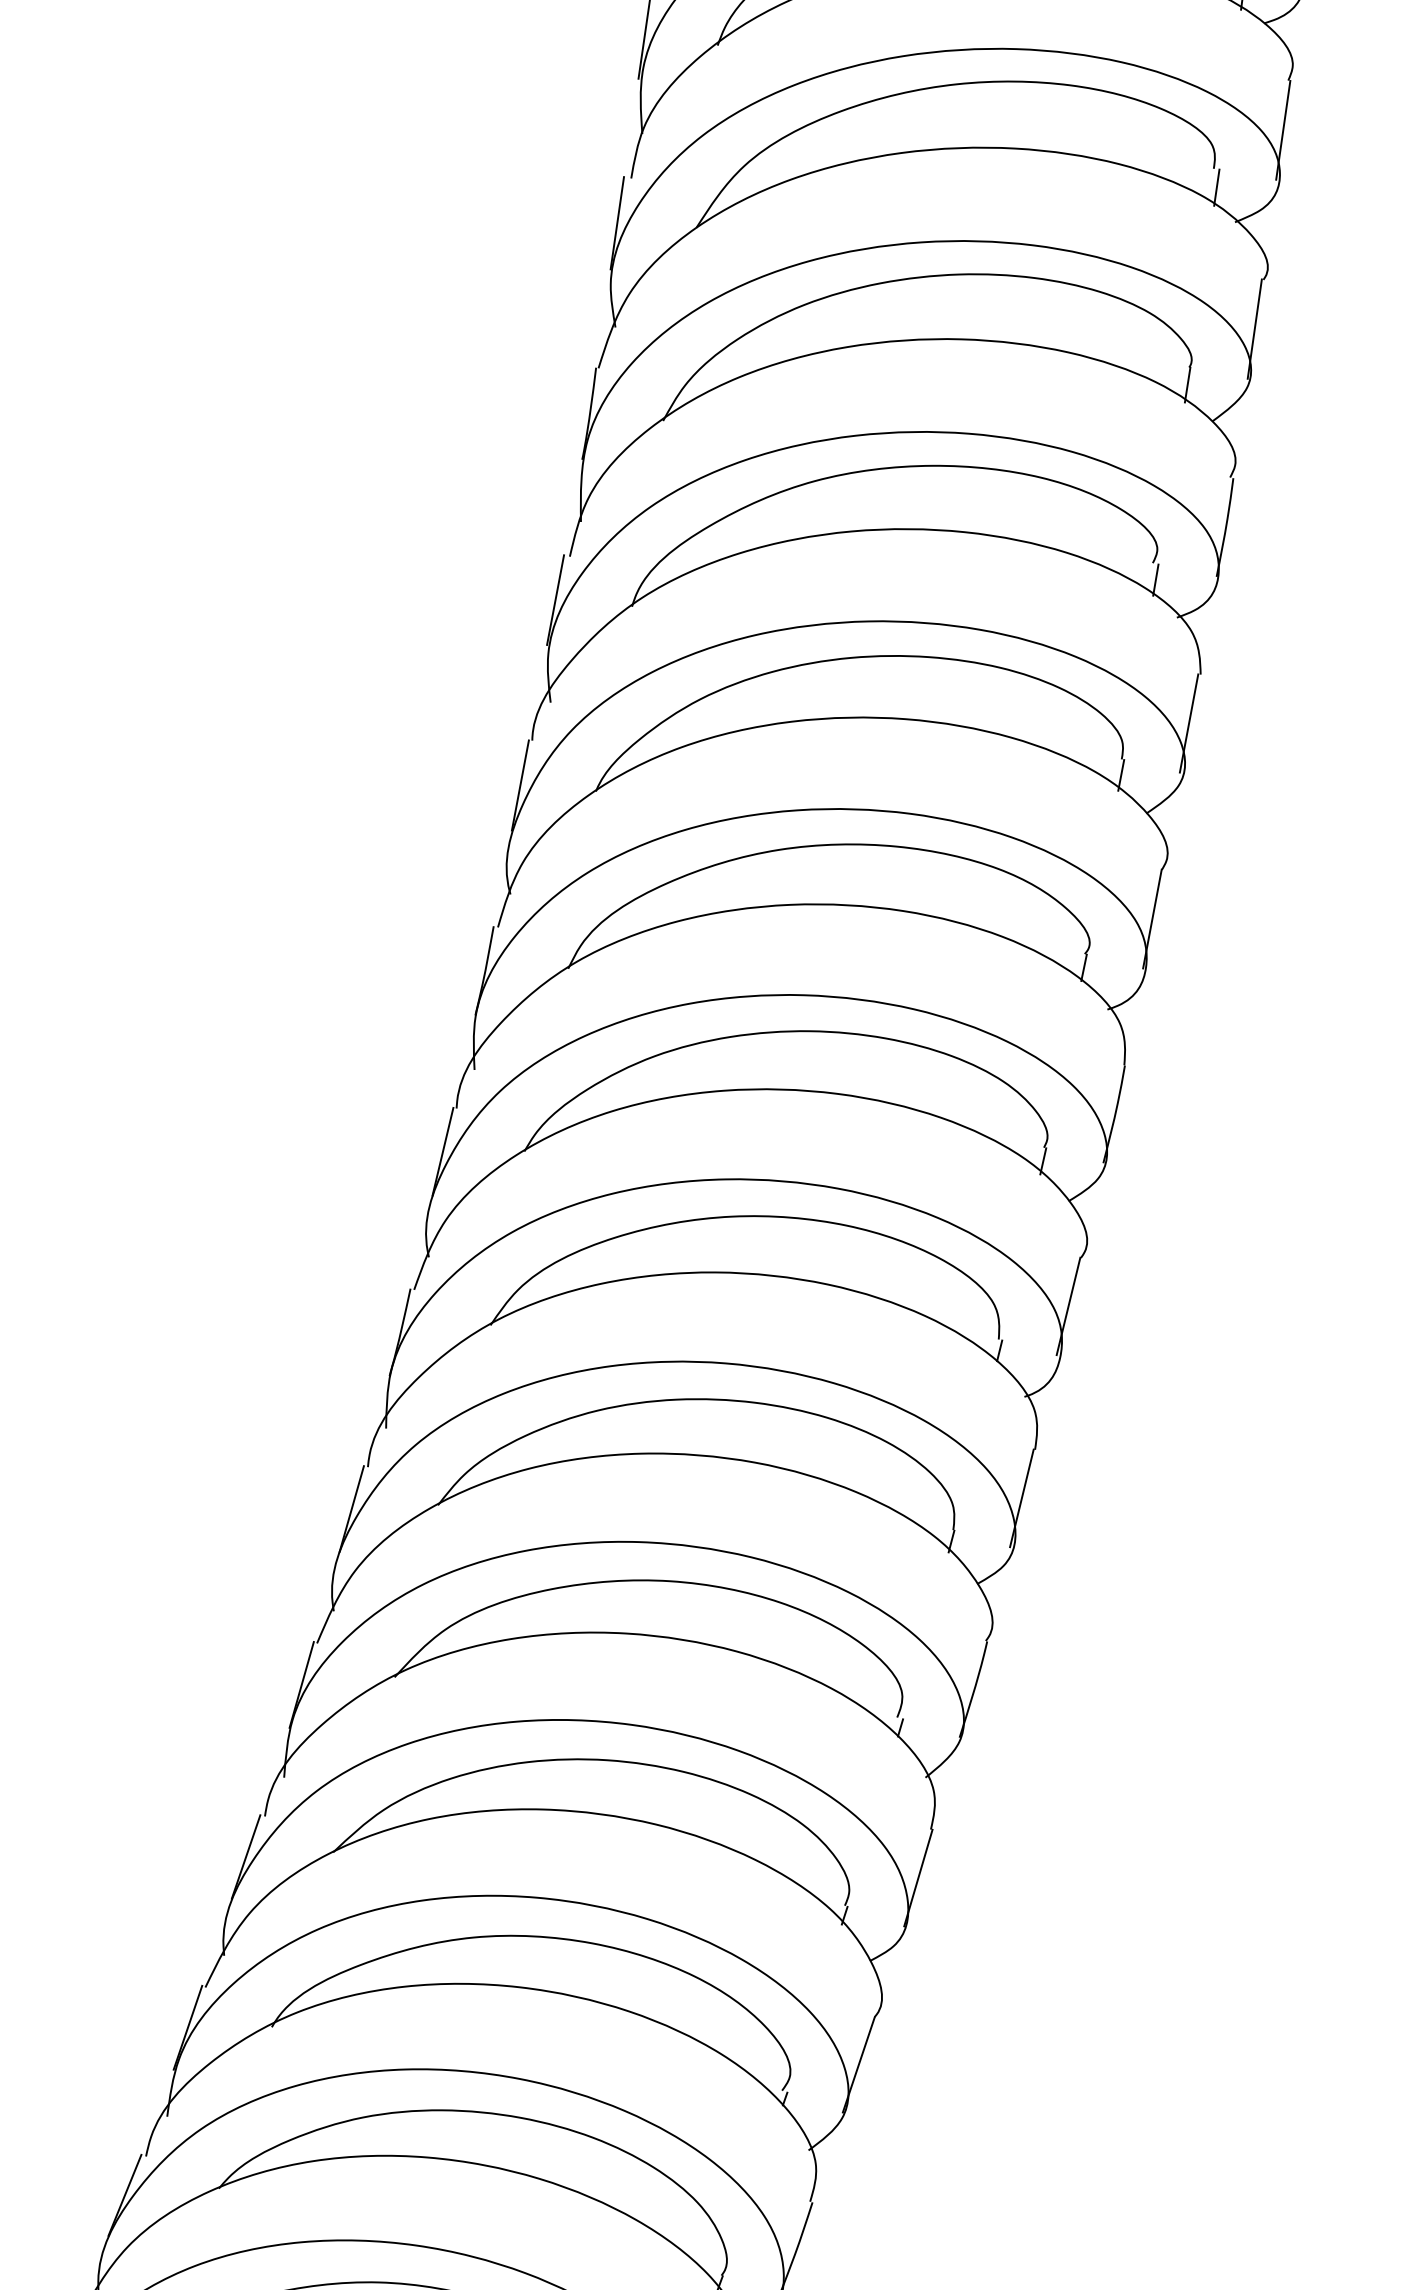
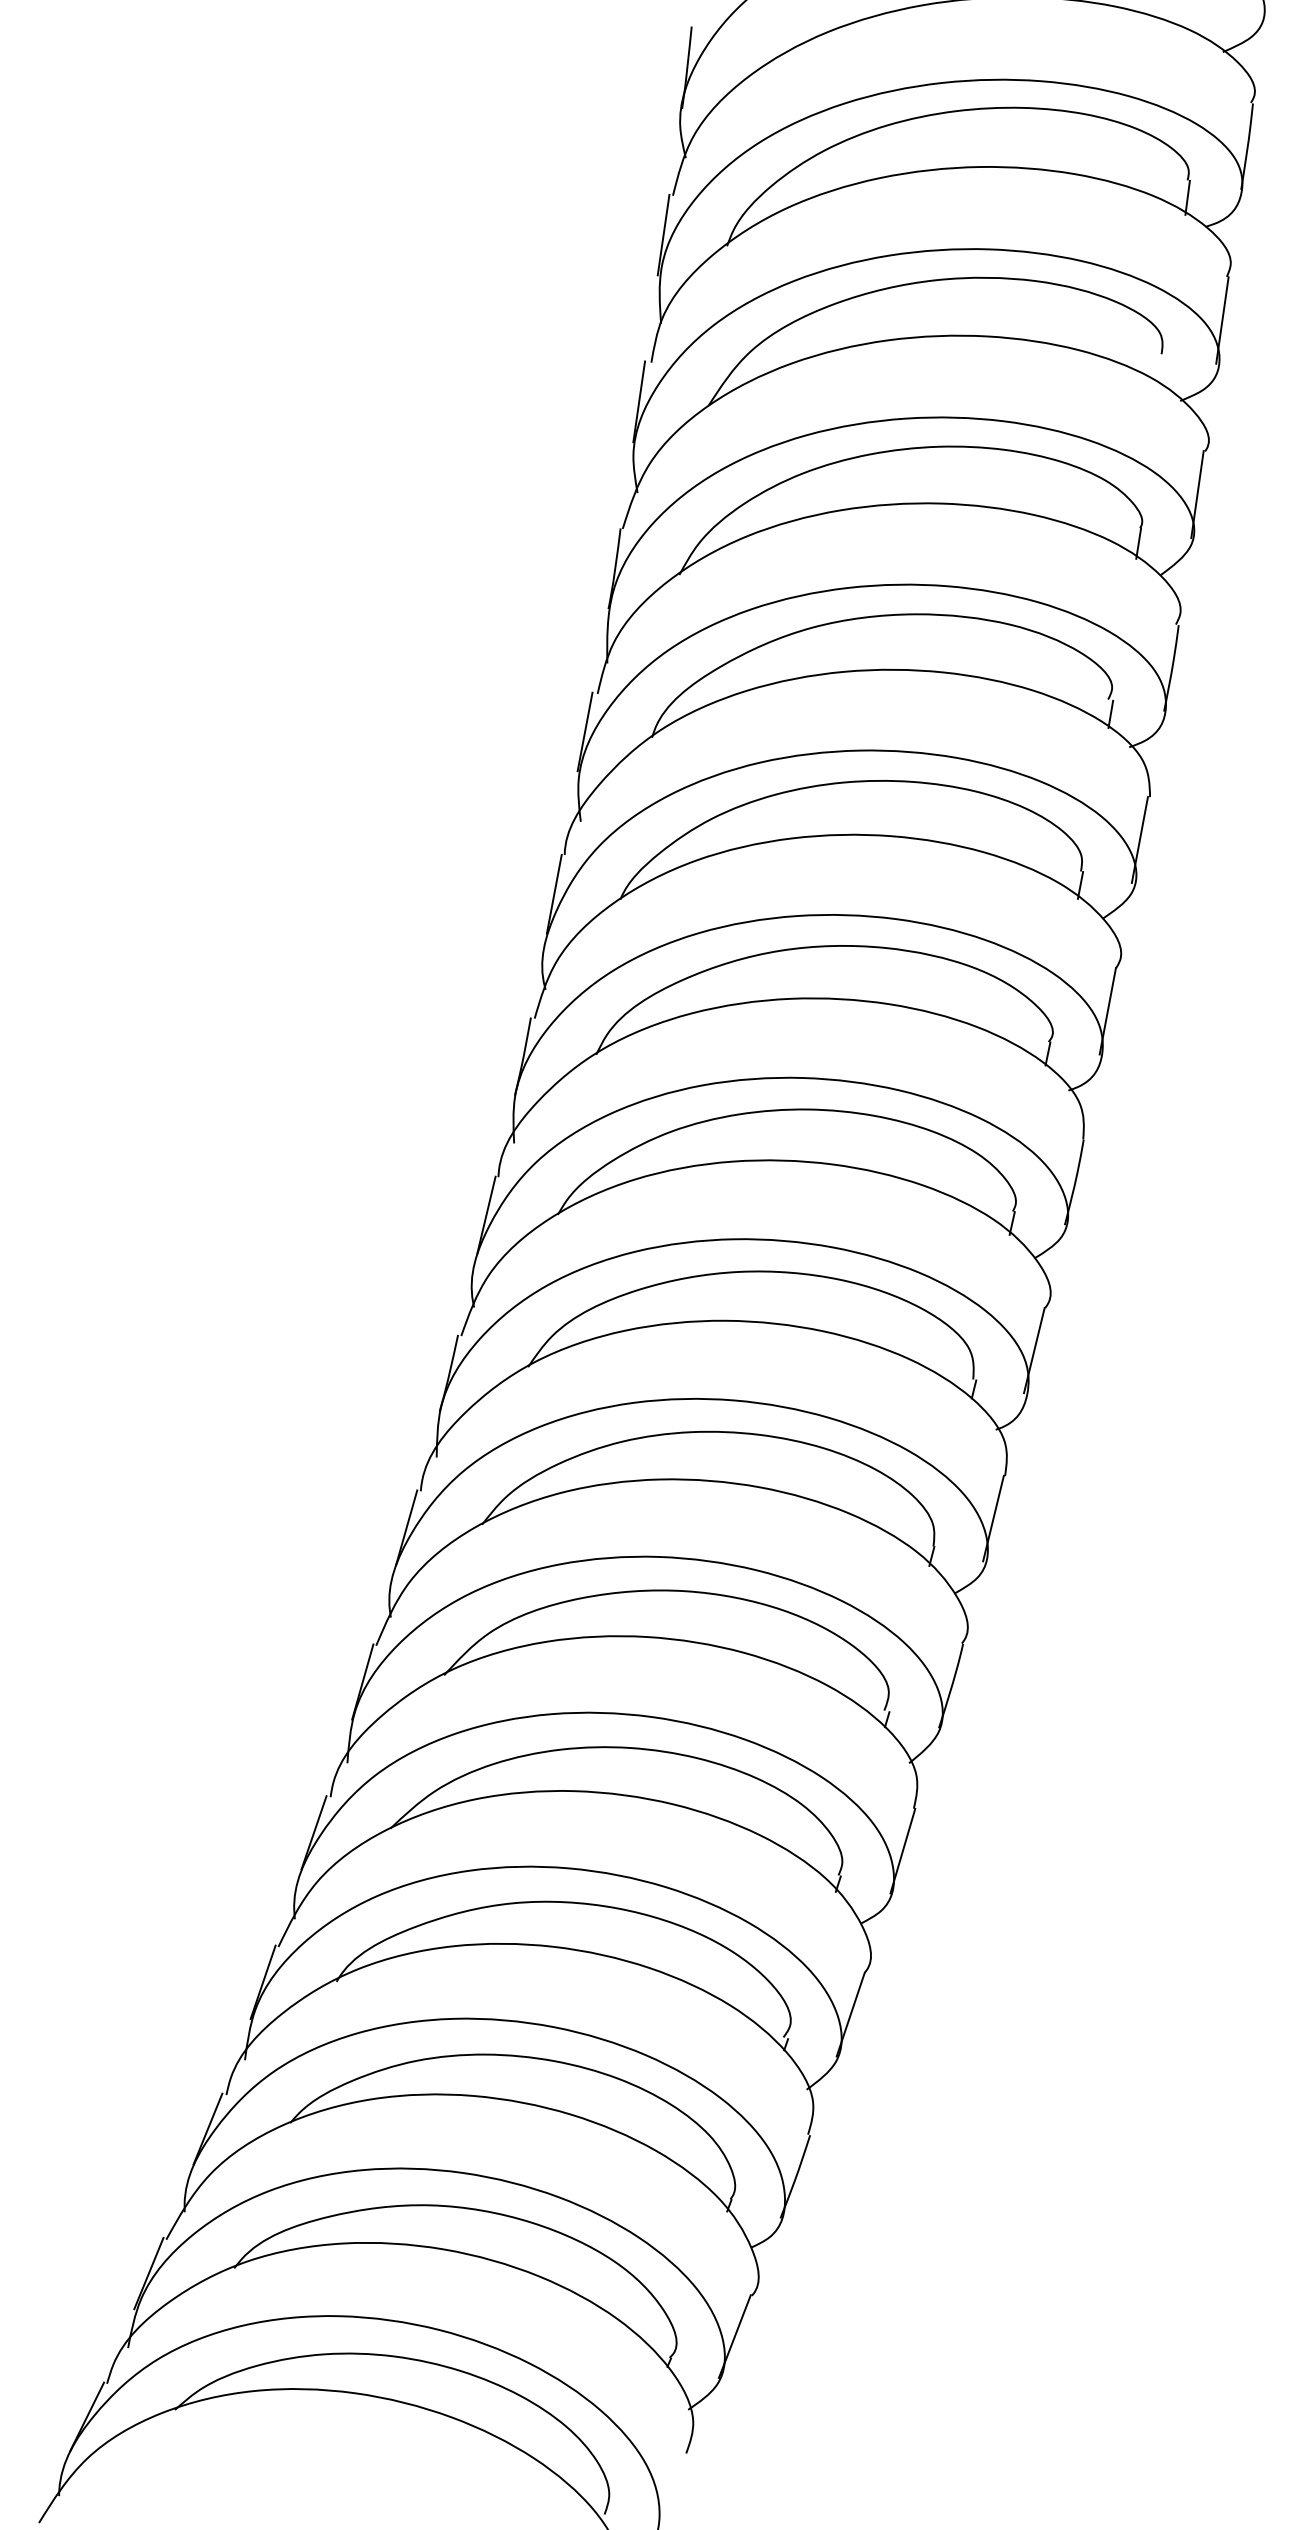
line: (1215, 187) -> (1163, 370), removed

